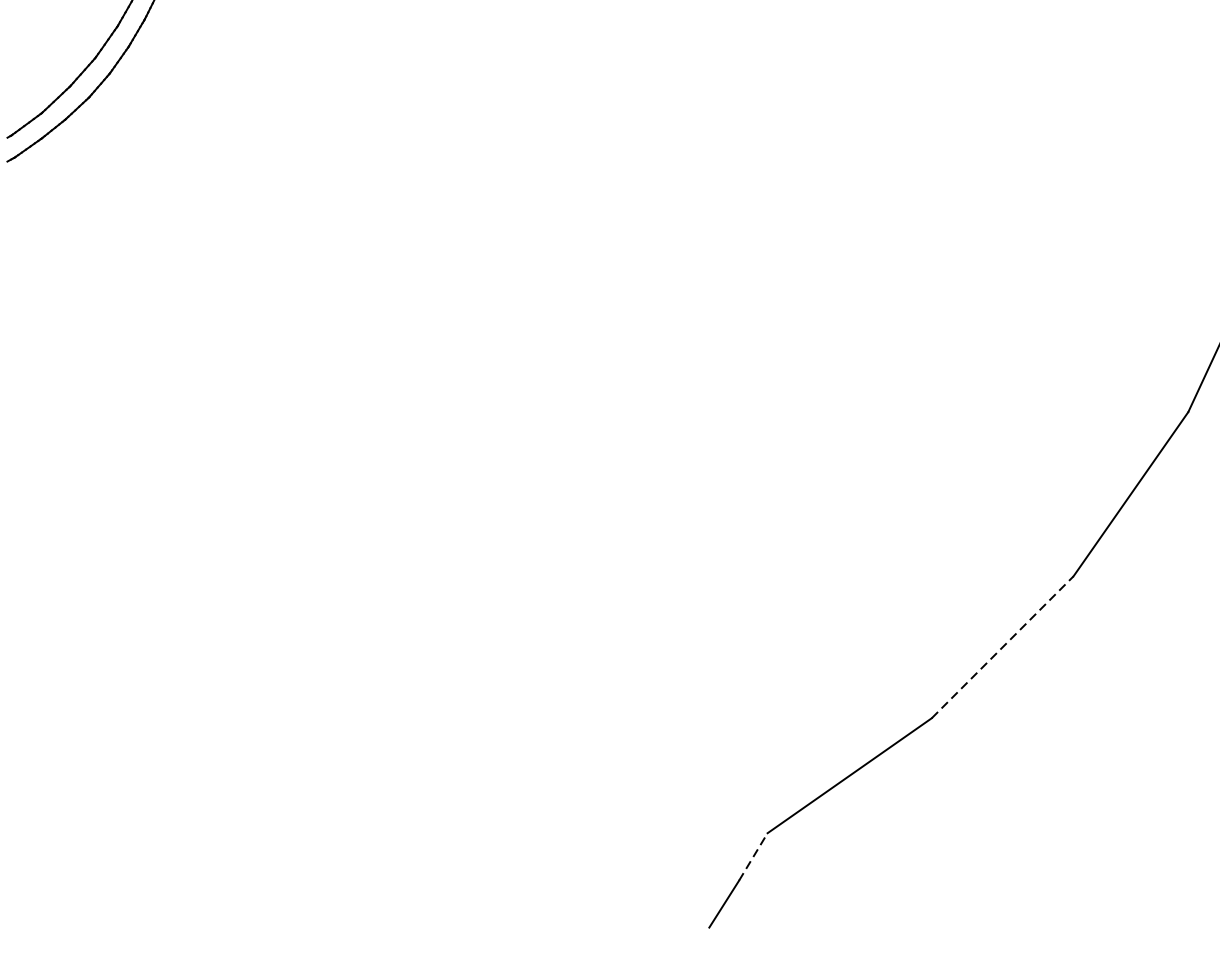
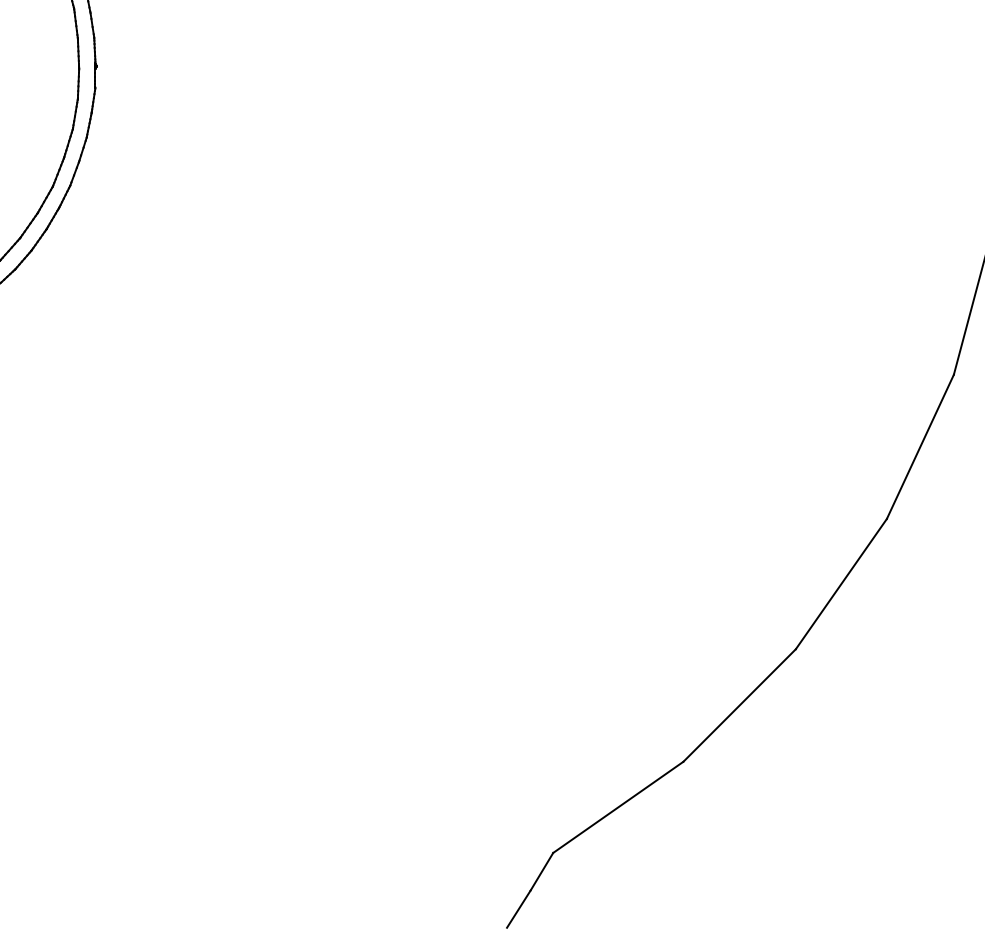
line: (1002, 647) -> (739, 705), dashed -> solid
line: (752, 856) -> (541, 871), dashed -> solid

